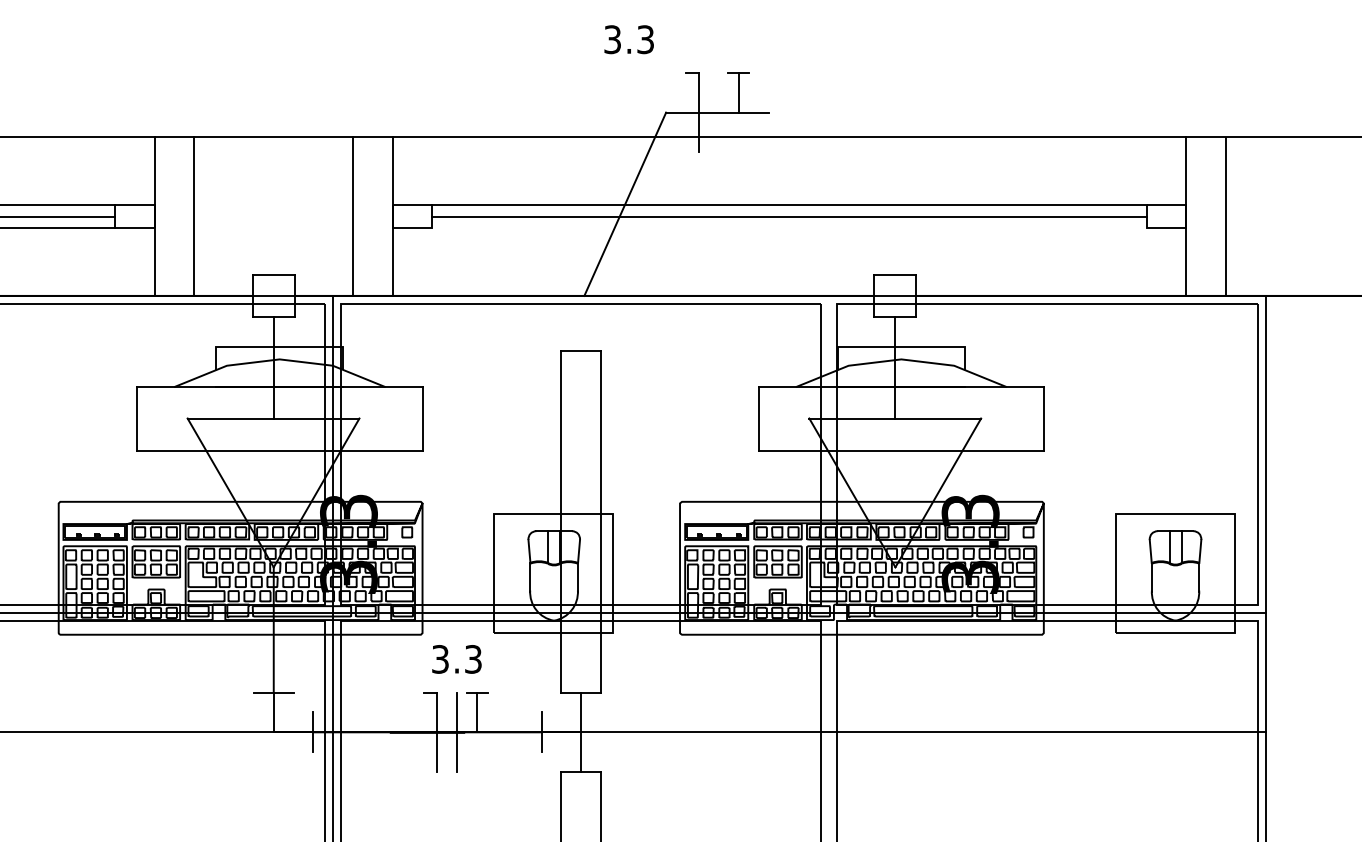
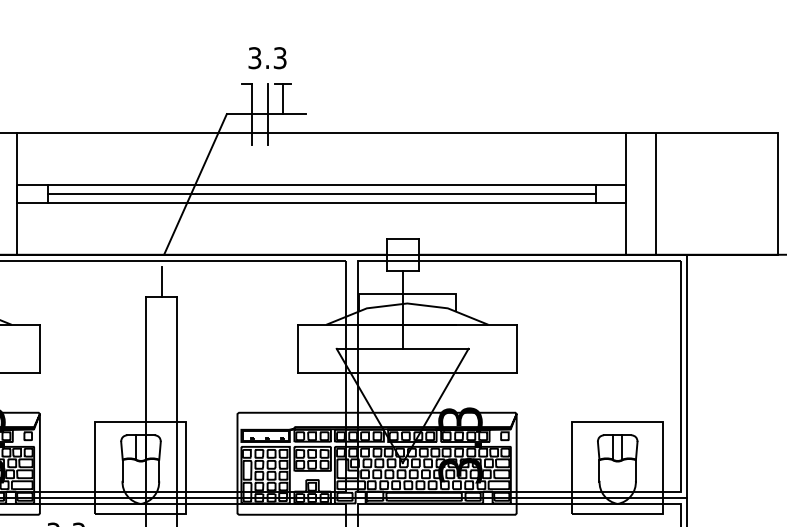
text: (628, 39) -> (267, 58), moved
line: (719, 112) -> (267, 114), added
line: (789, 228) -> (321, 203), added
line: (581, 331) -> (161, 282), added

